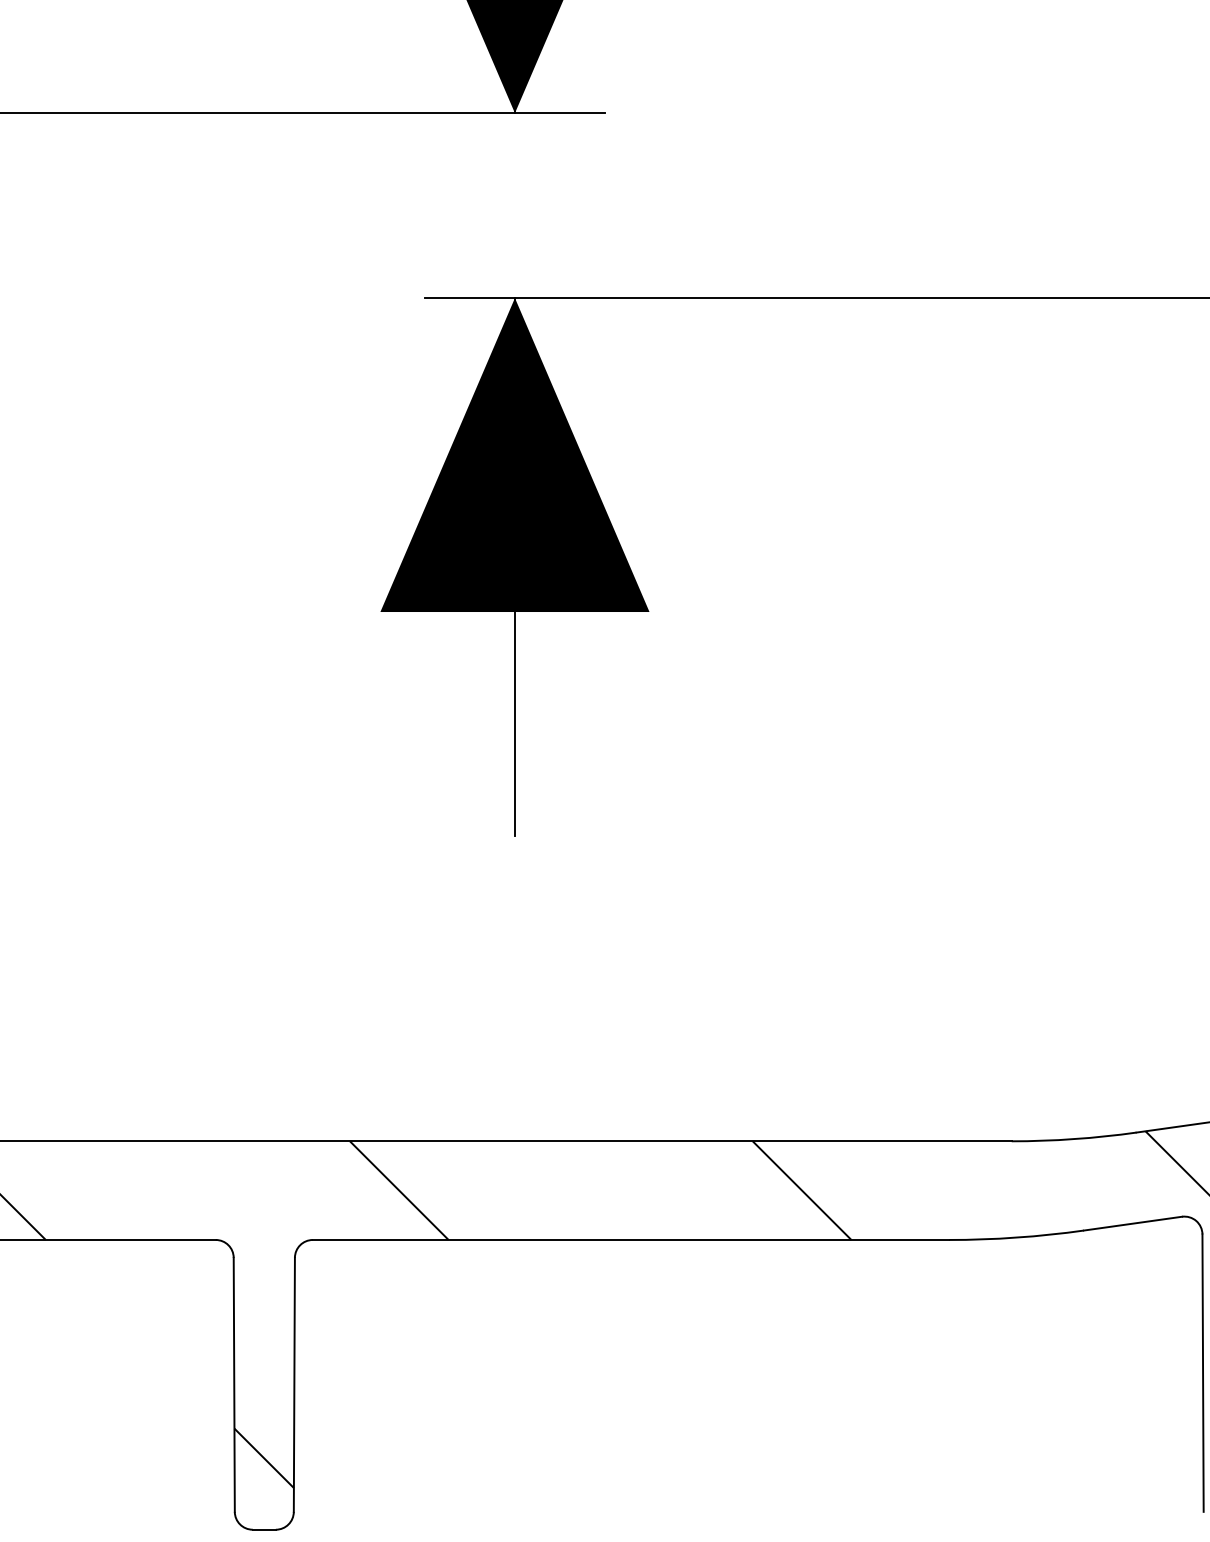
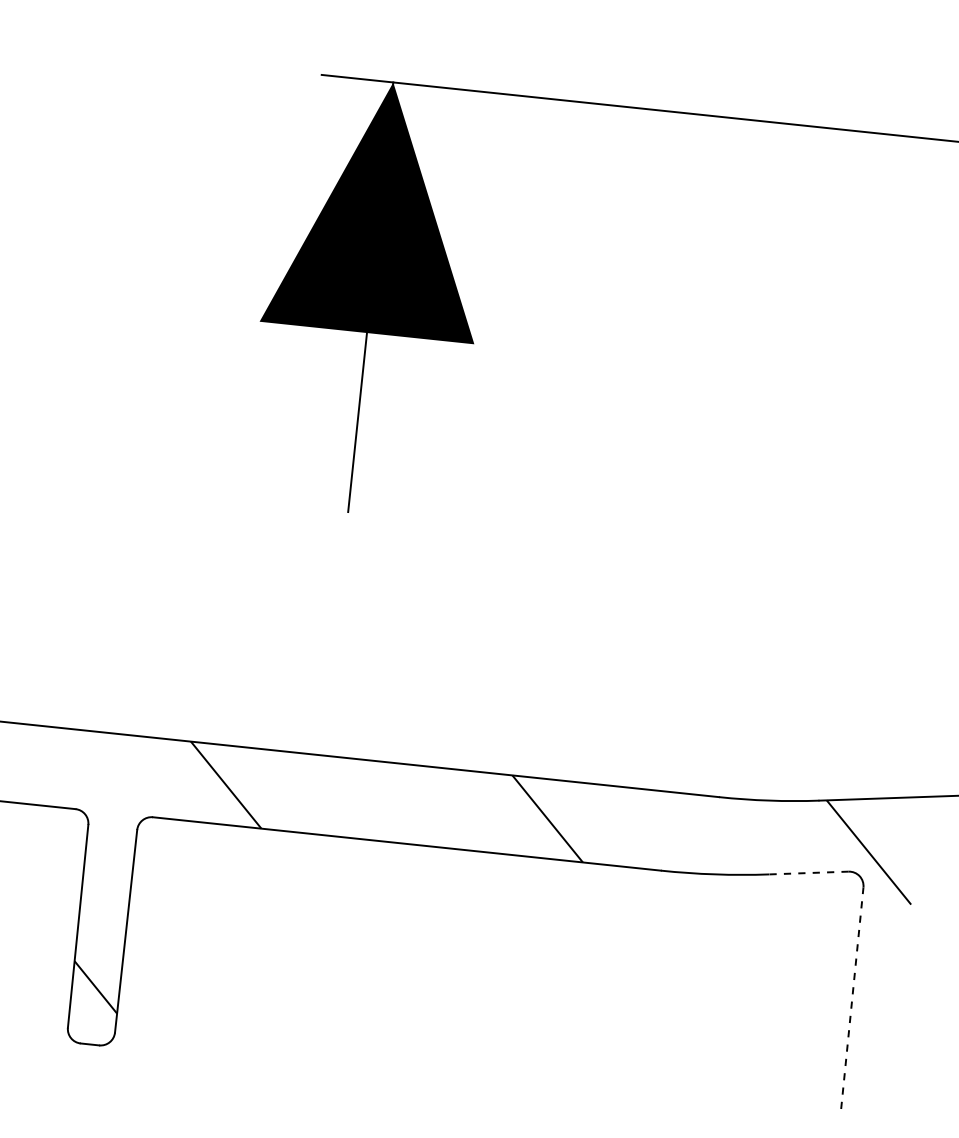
line: (1132, 1223) -> (808, 872), solid -> dashed
line: (1203, 1373) -> (852, 998), solid -> dashed

